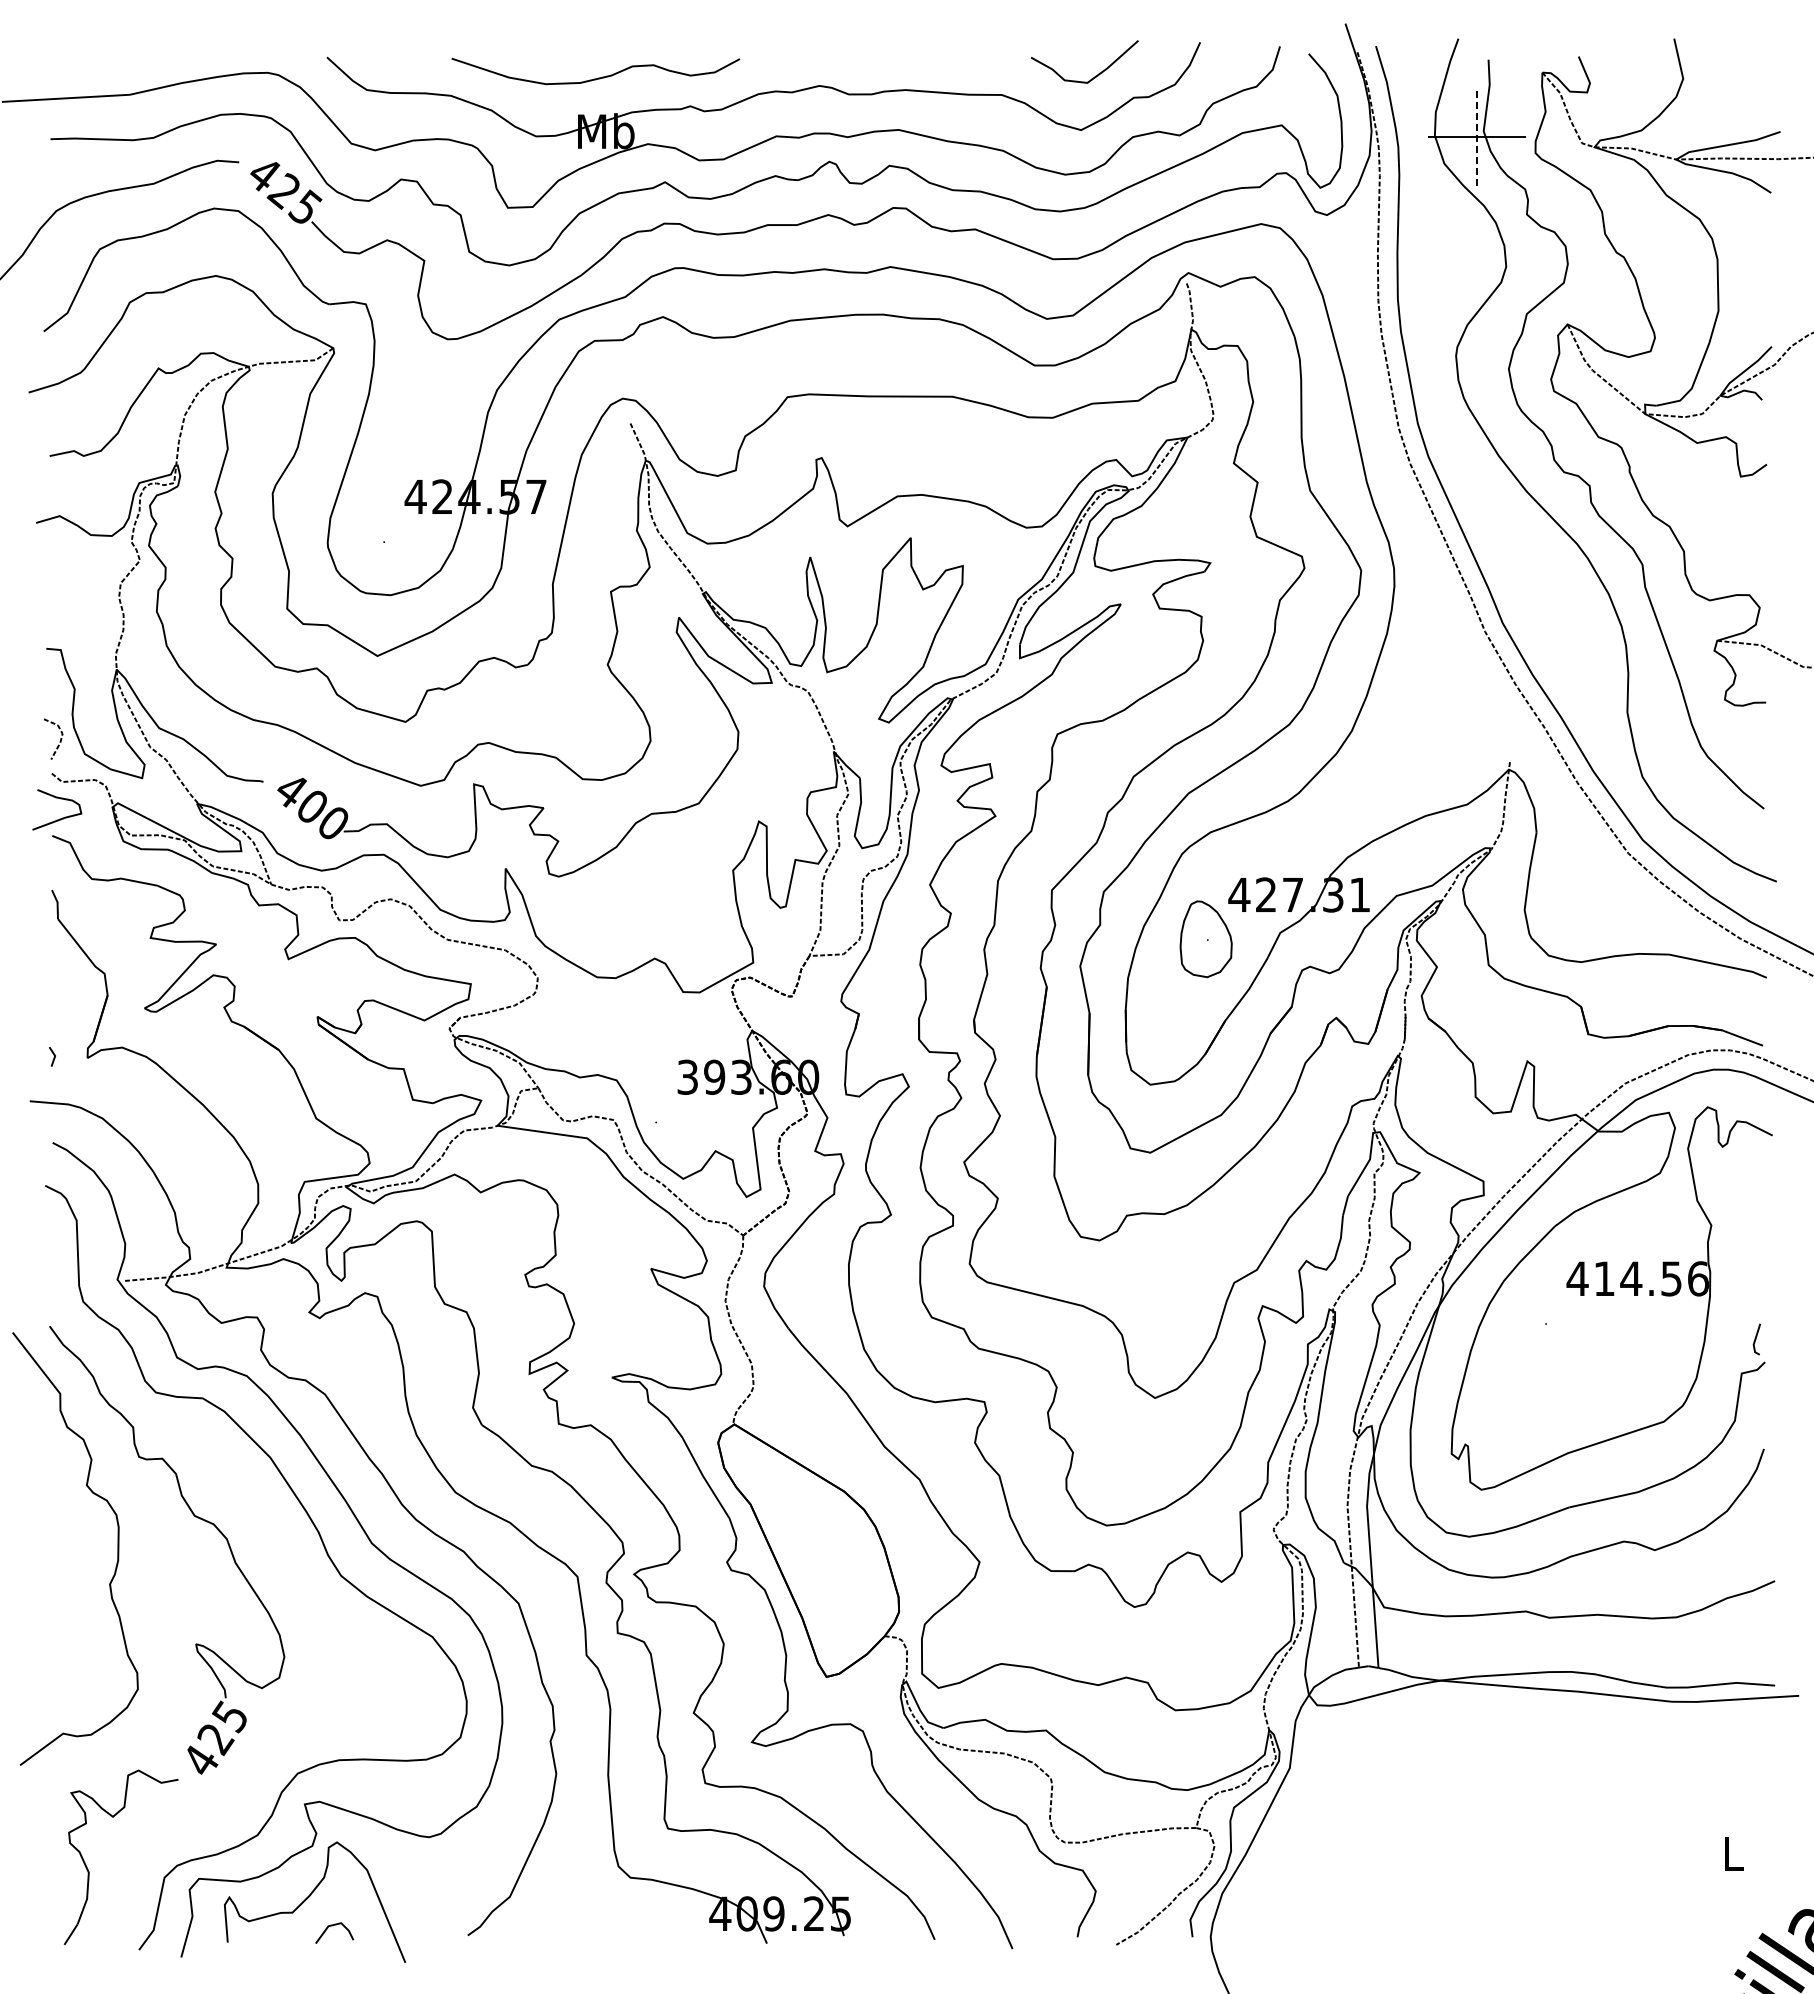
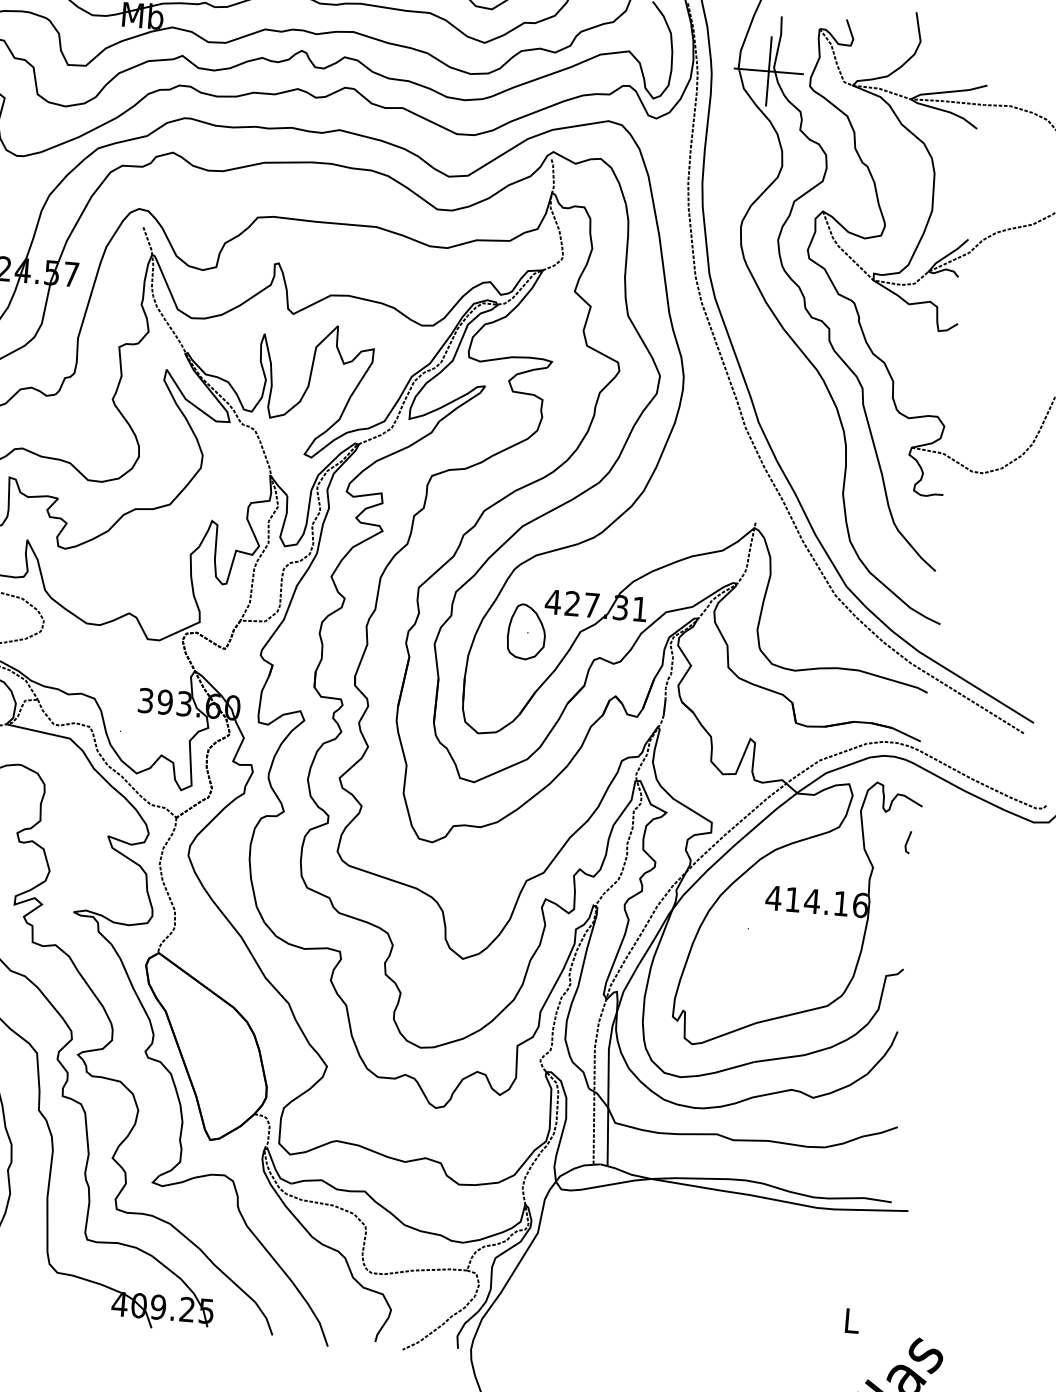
line: (1476, 137) -> (768, 71), dashed -> solid
text: (1671, 1278) -> (841, 903), 414.56 -> 414.16
line: (1756, 1339) -> (907, 842), moved

